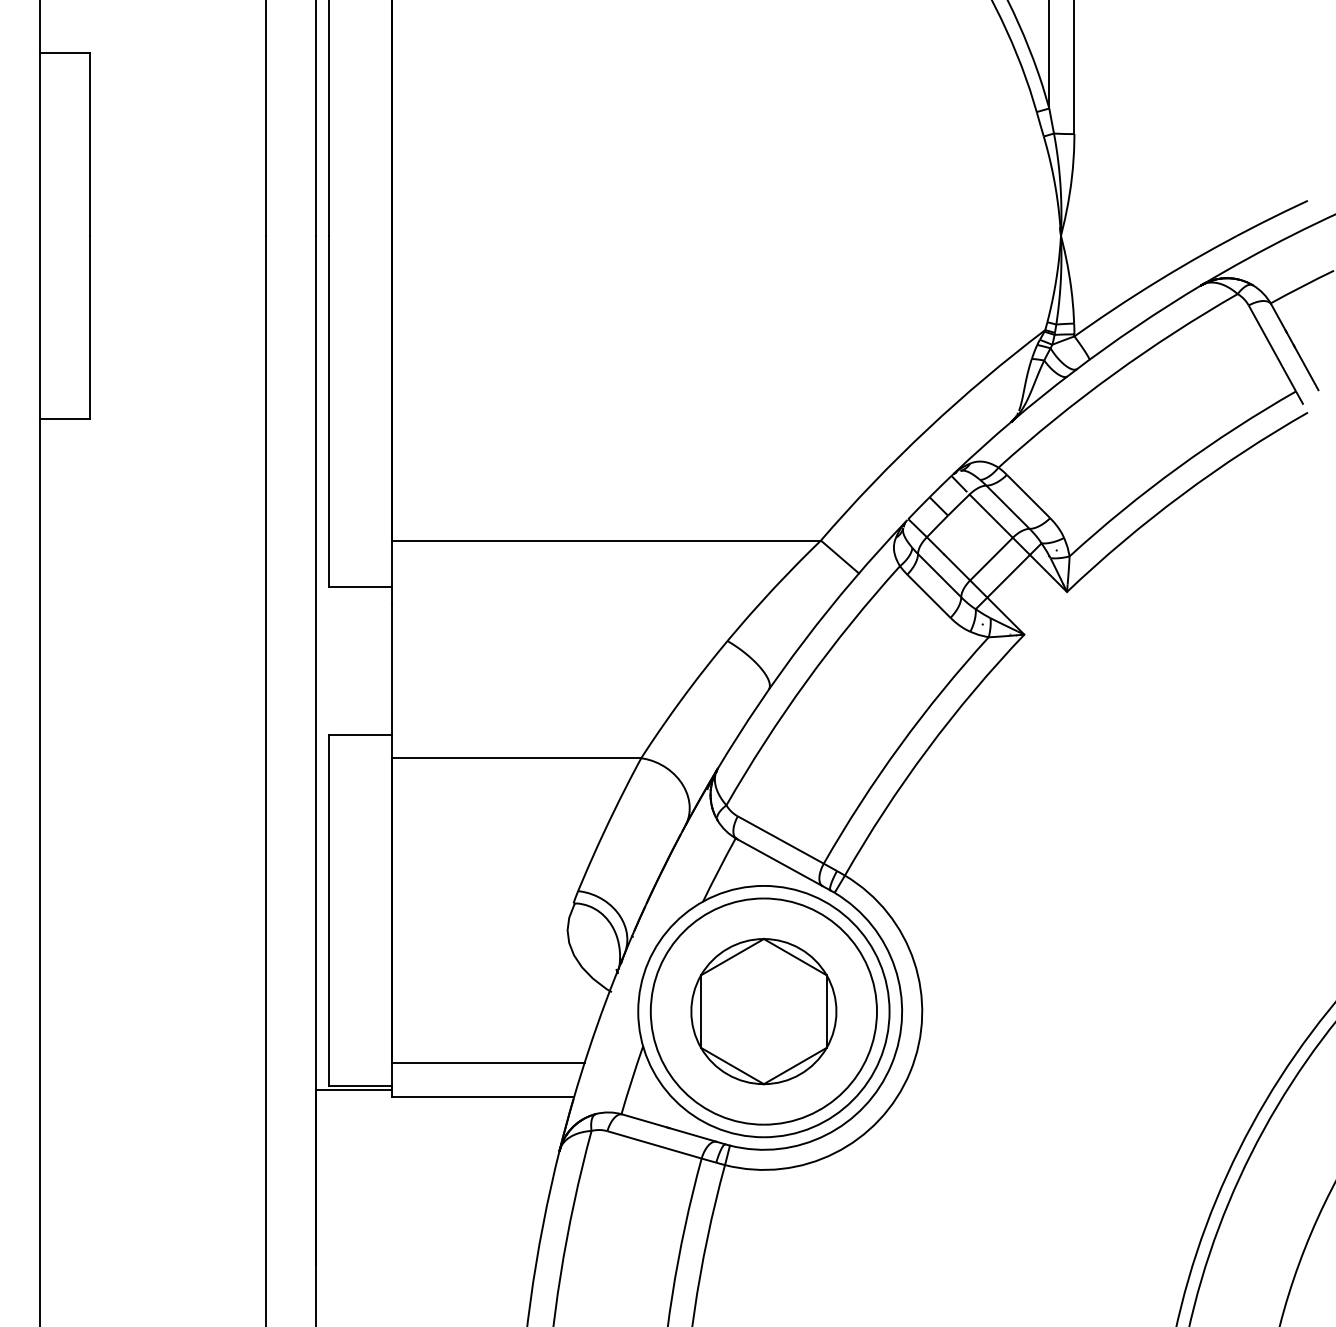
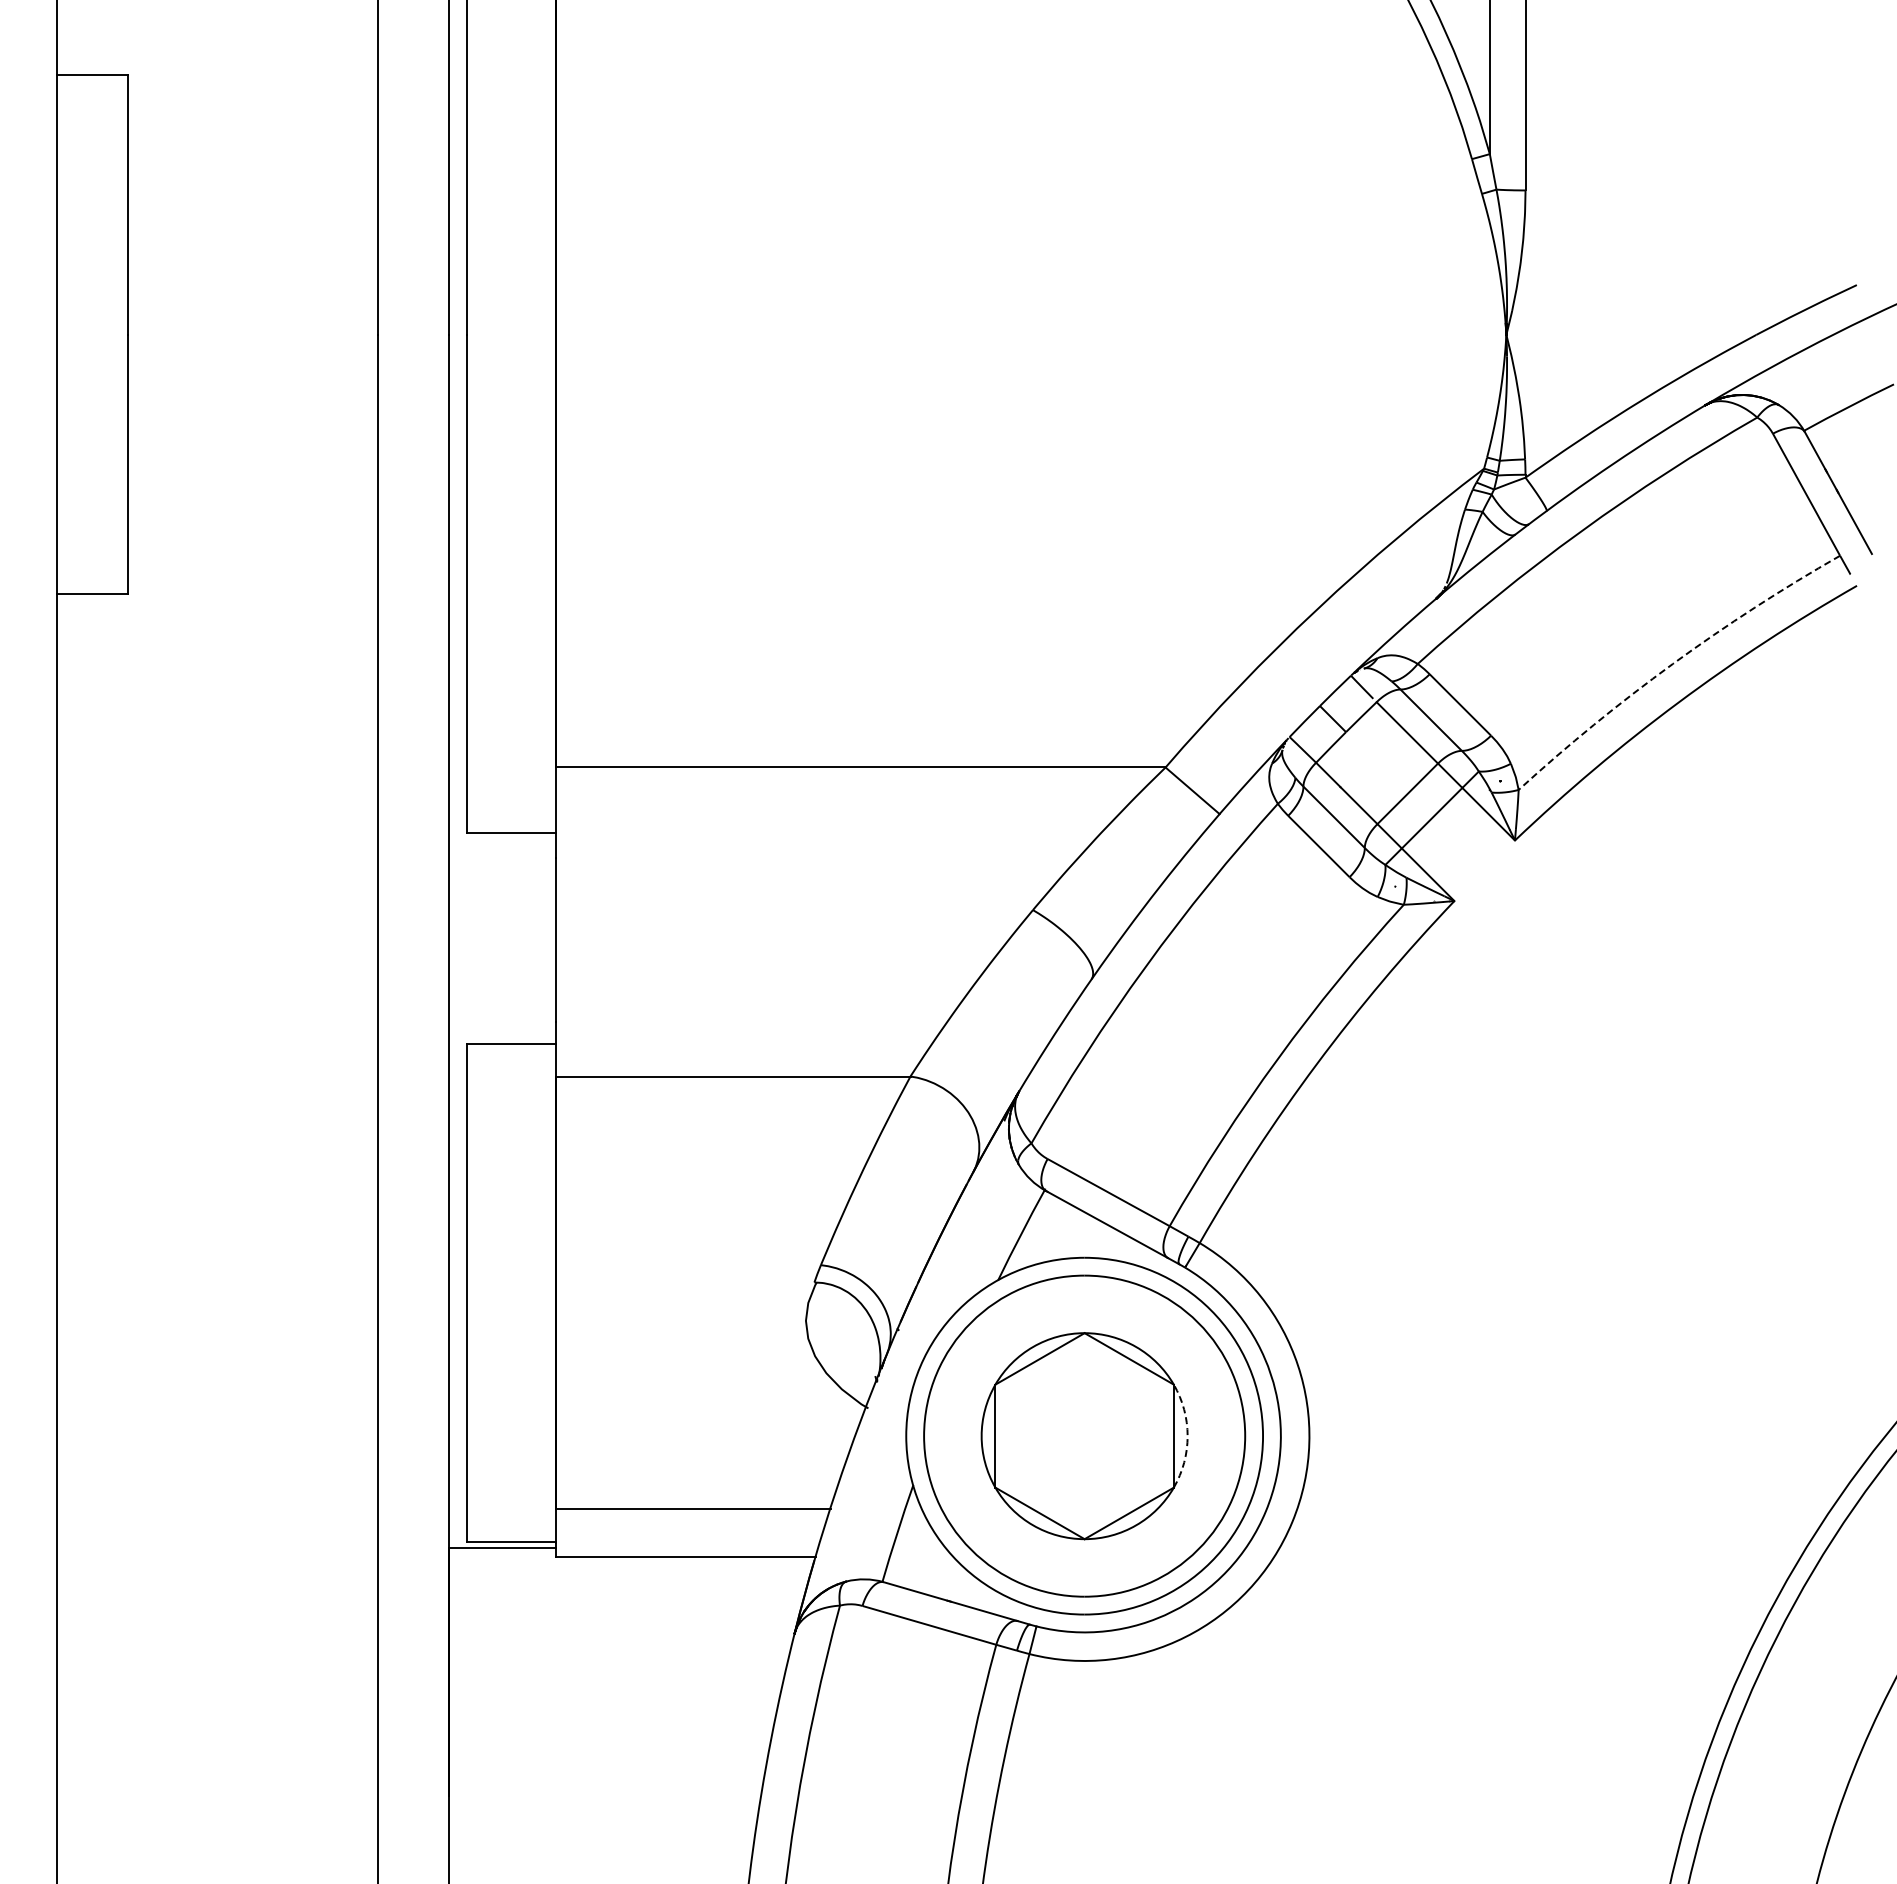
arc: (1177, 467) -> (1672, 663), solid -> dashed
arc: (836, 1011) -> (1187, 1436), solid -> dashed

